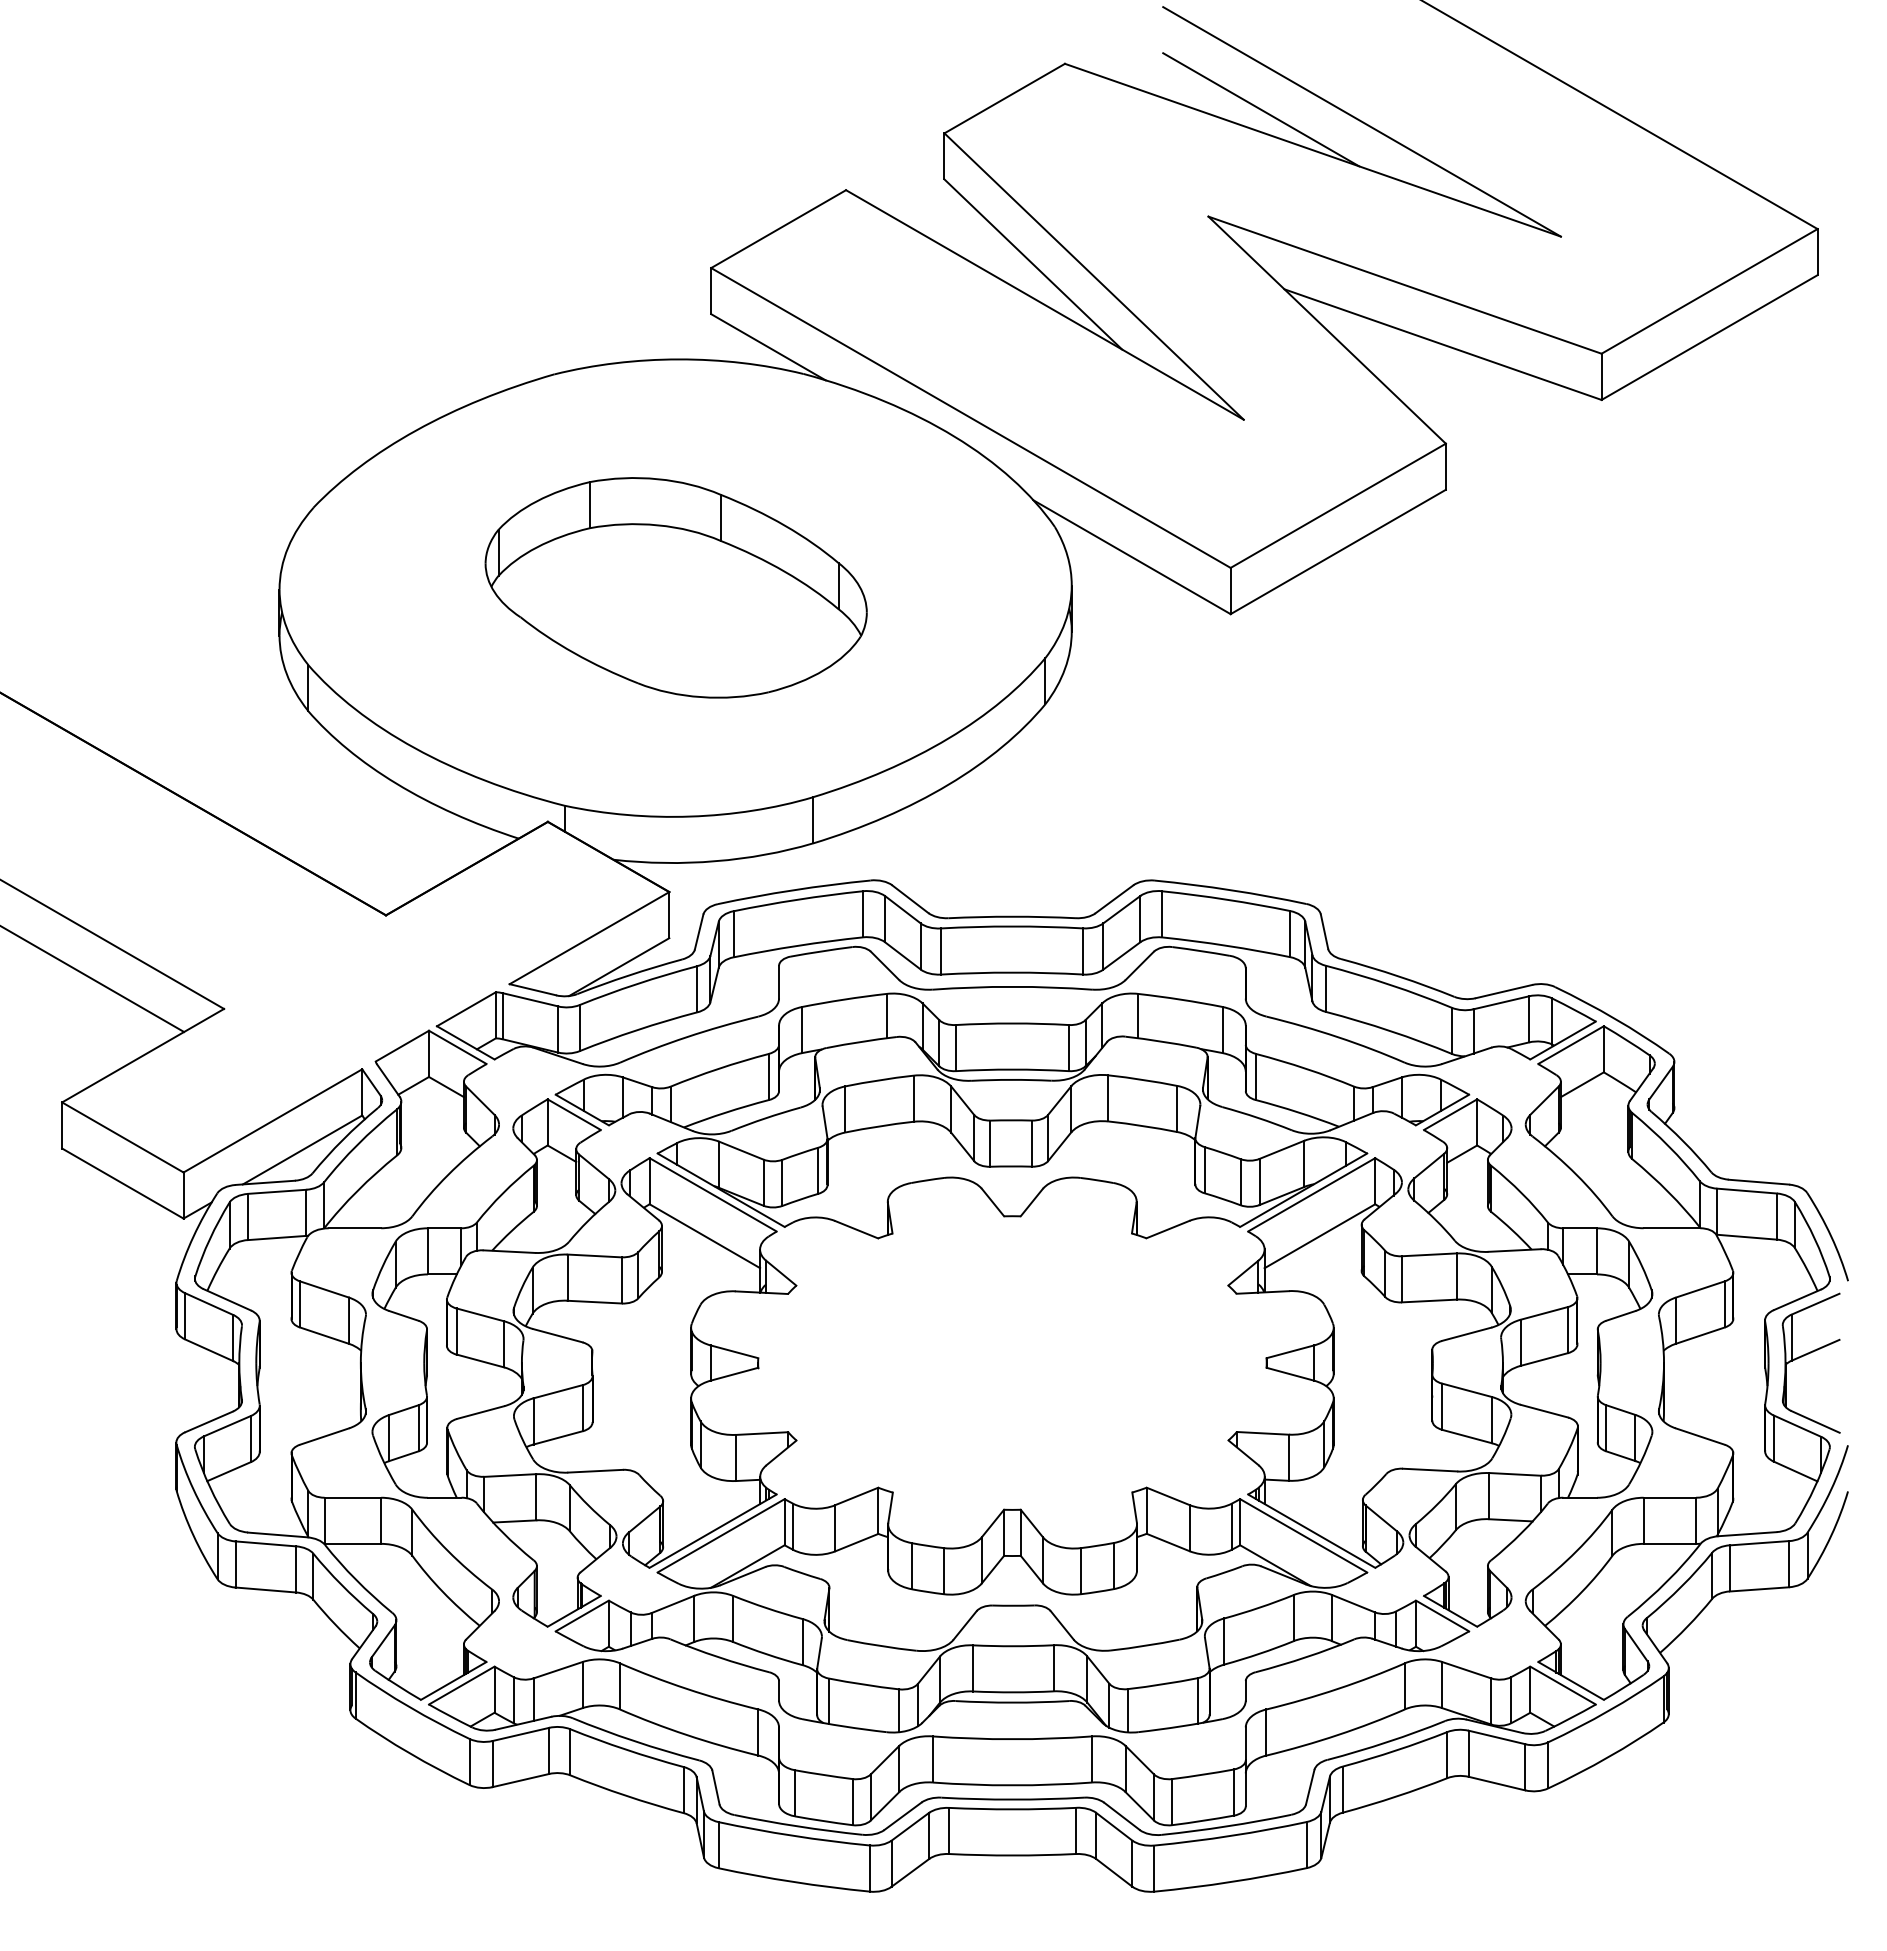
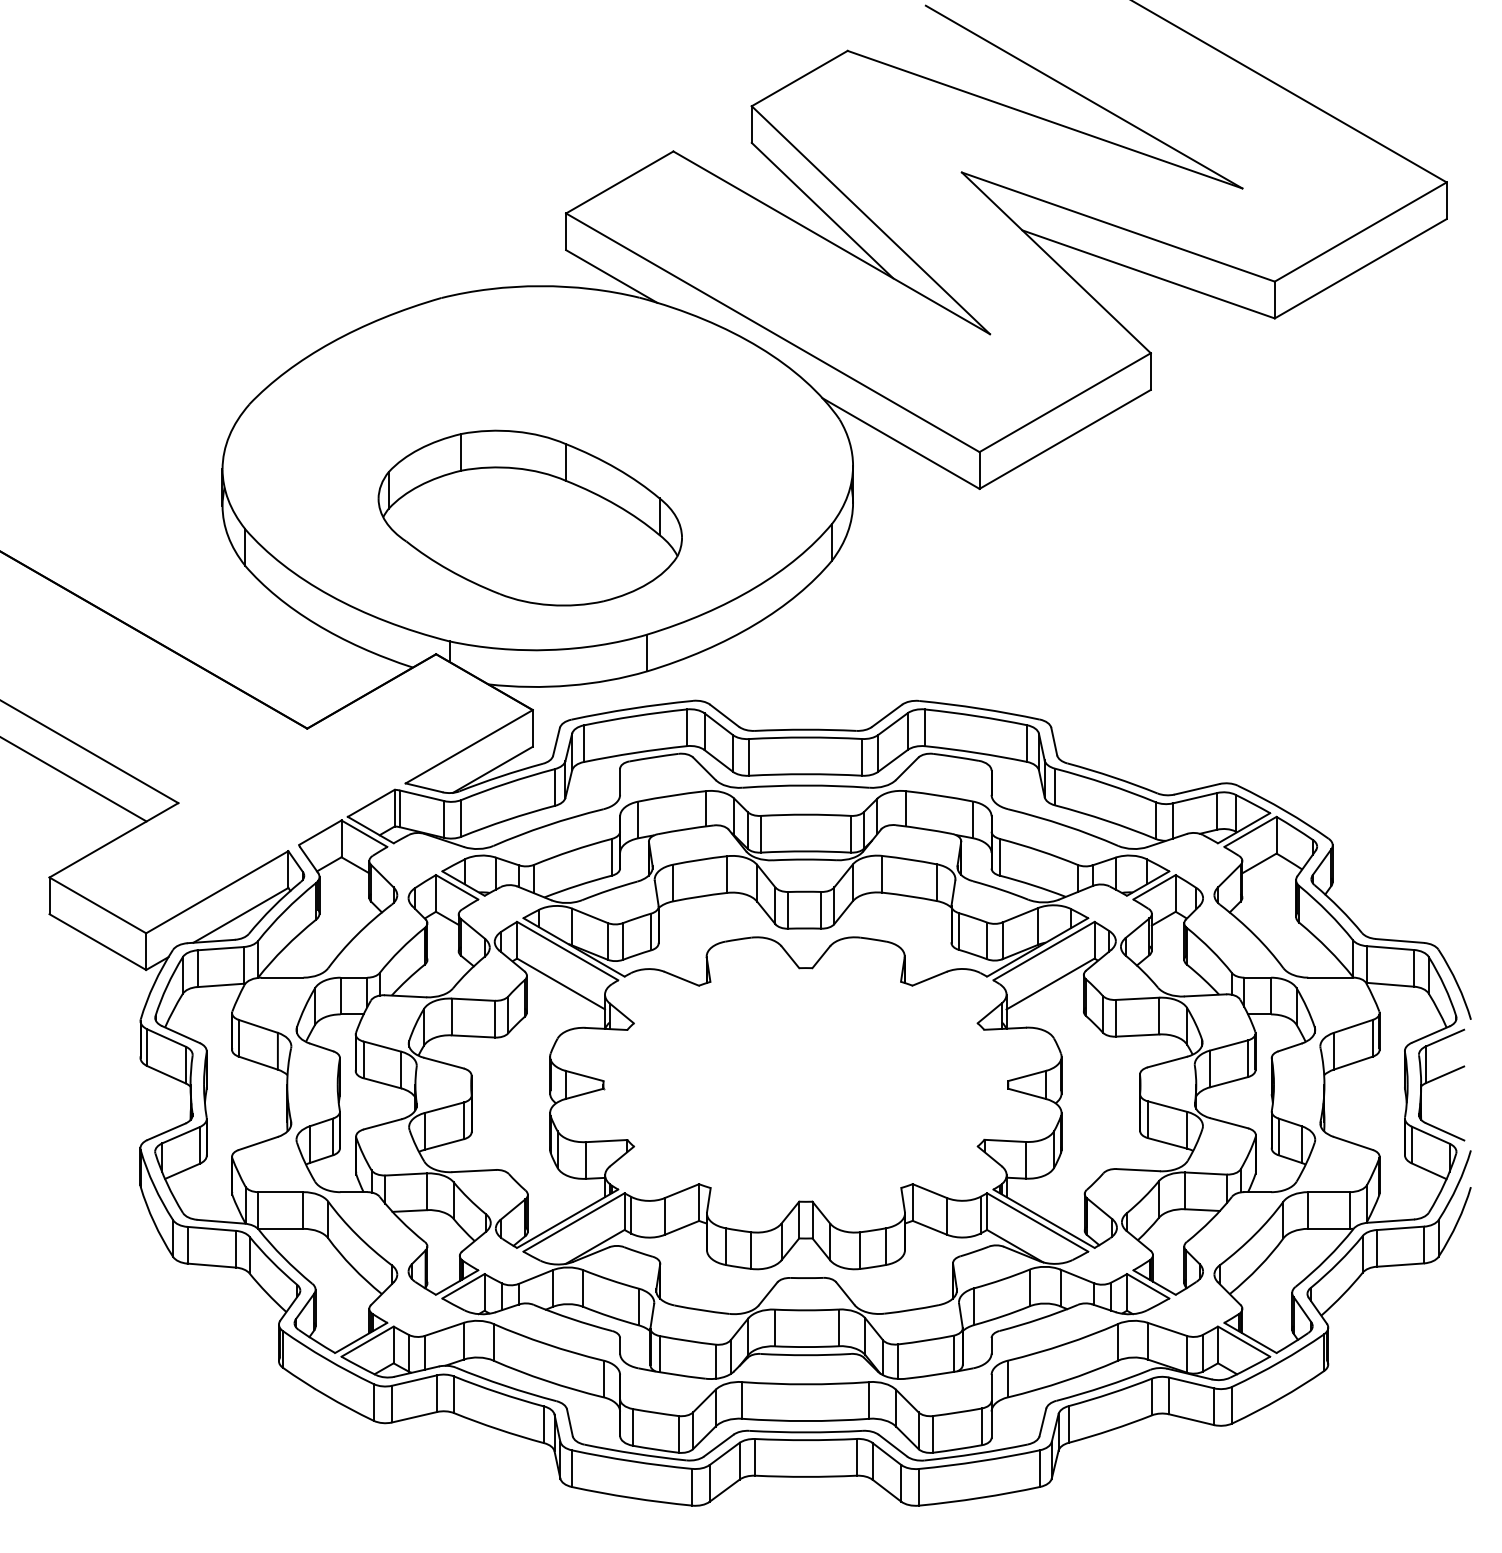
line: (1261, 109) -> (1004, 87), removed
part: (675, 587) -> (529, 517), moved

